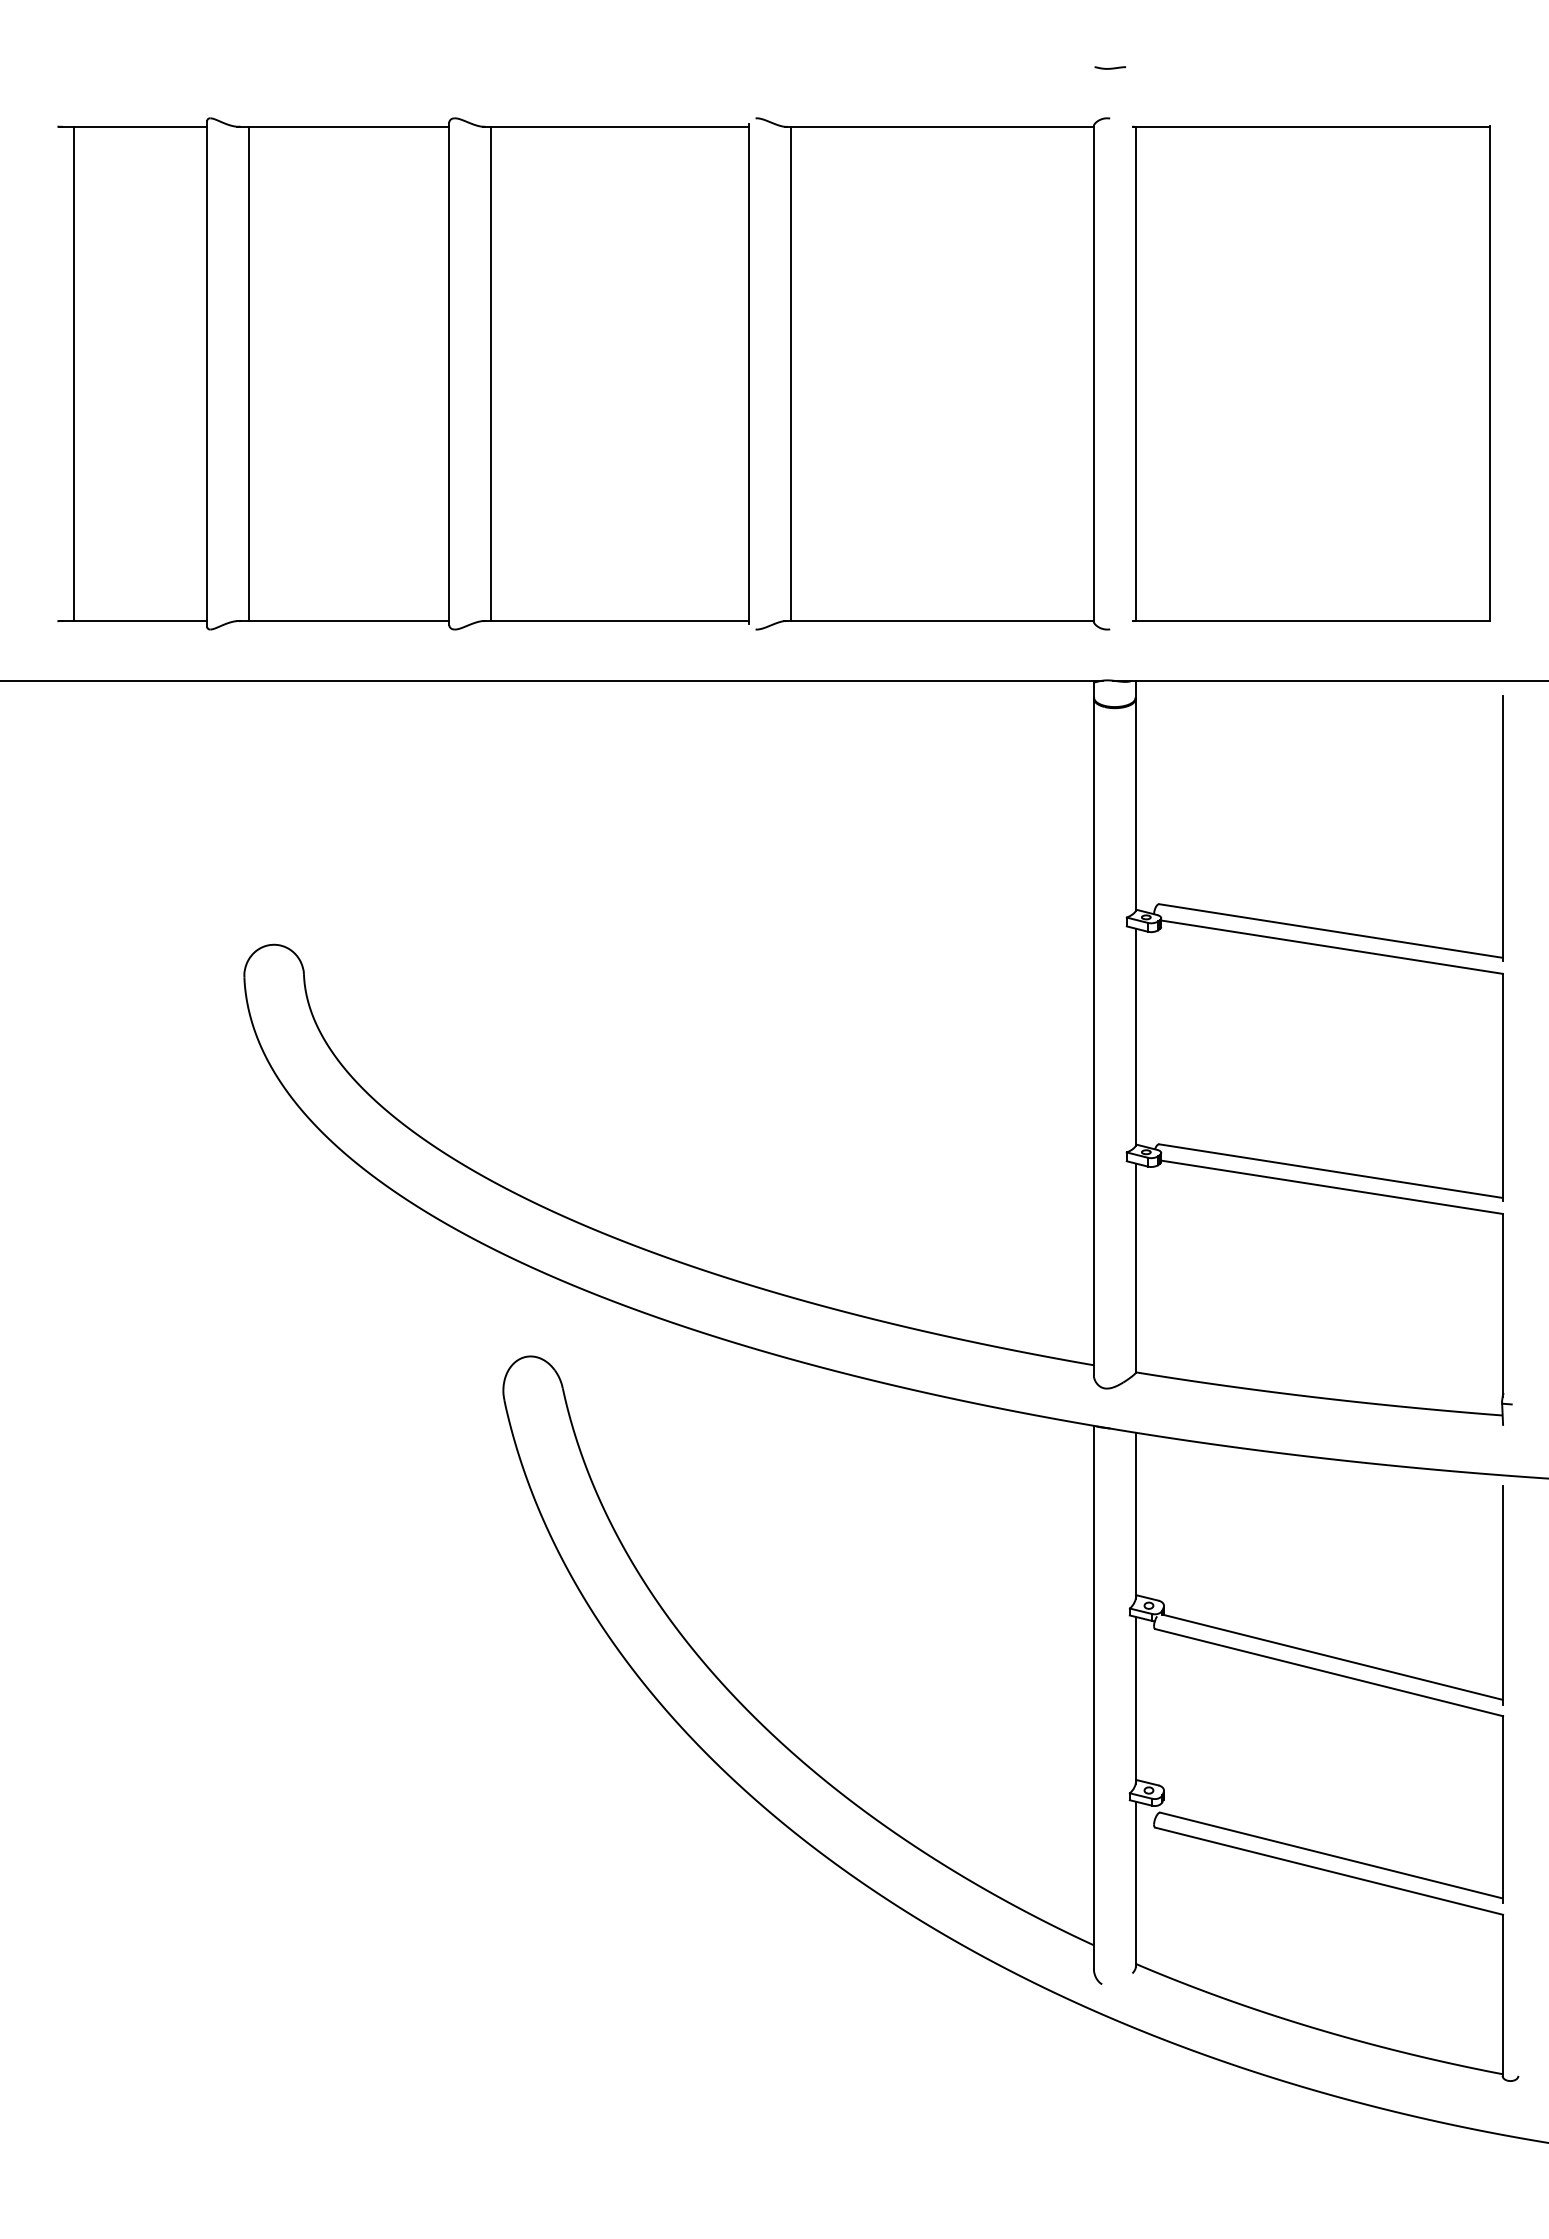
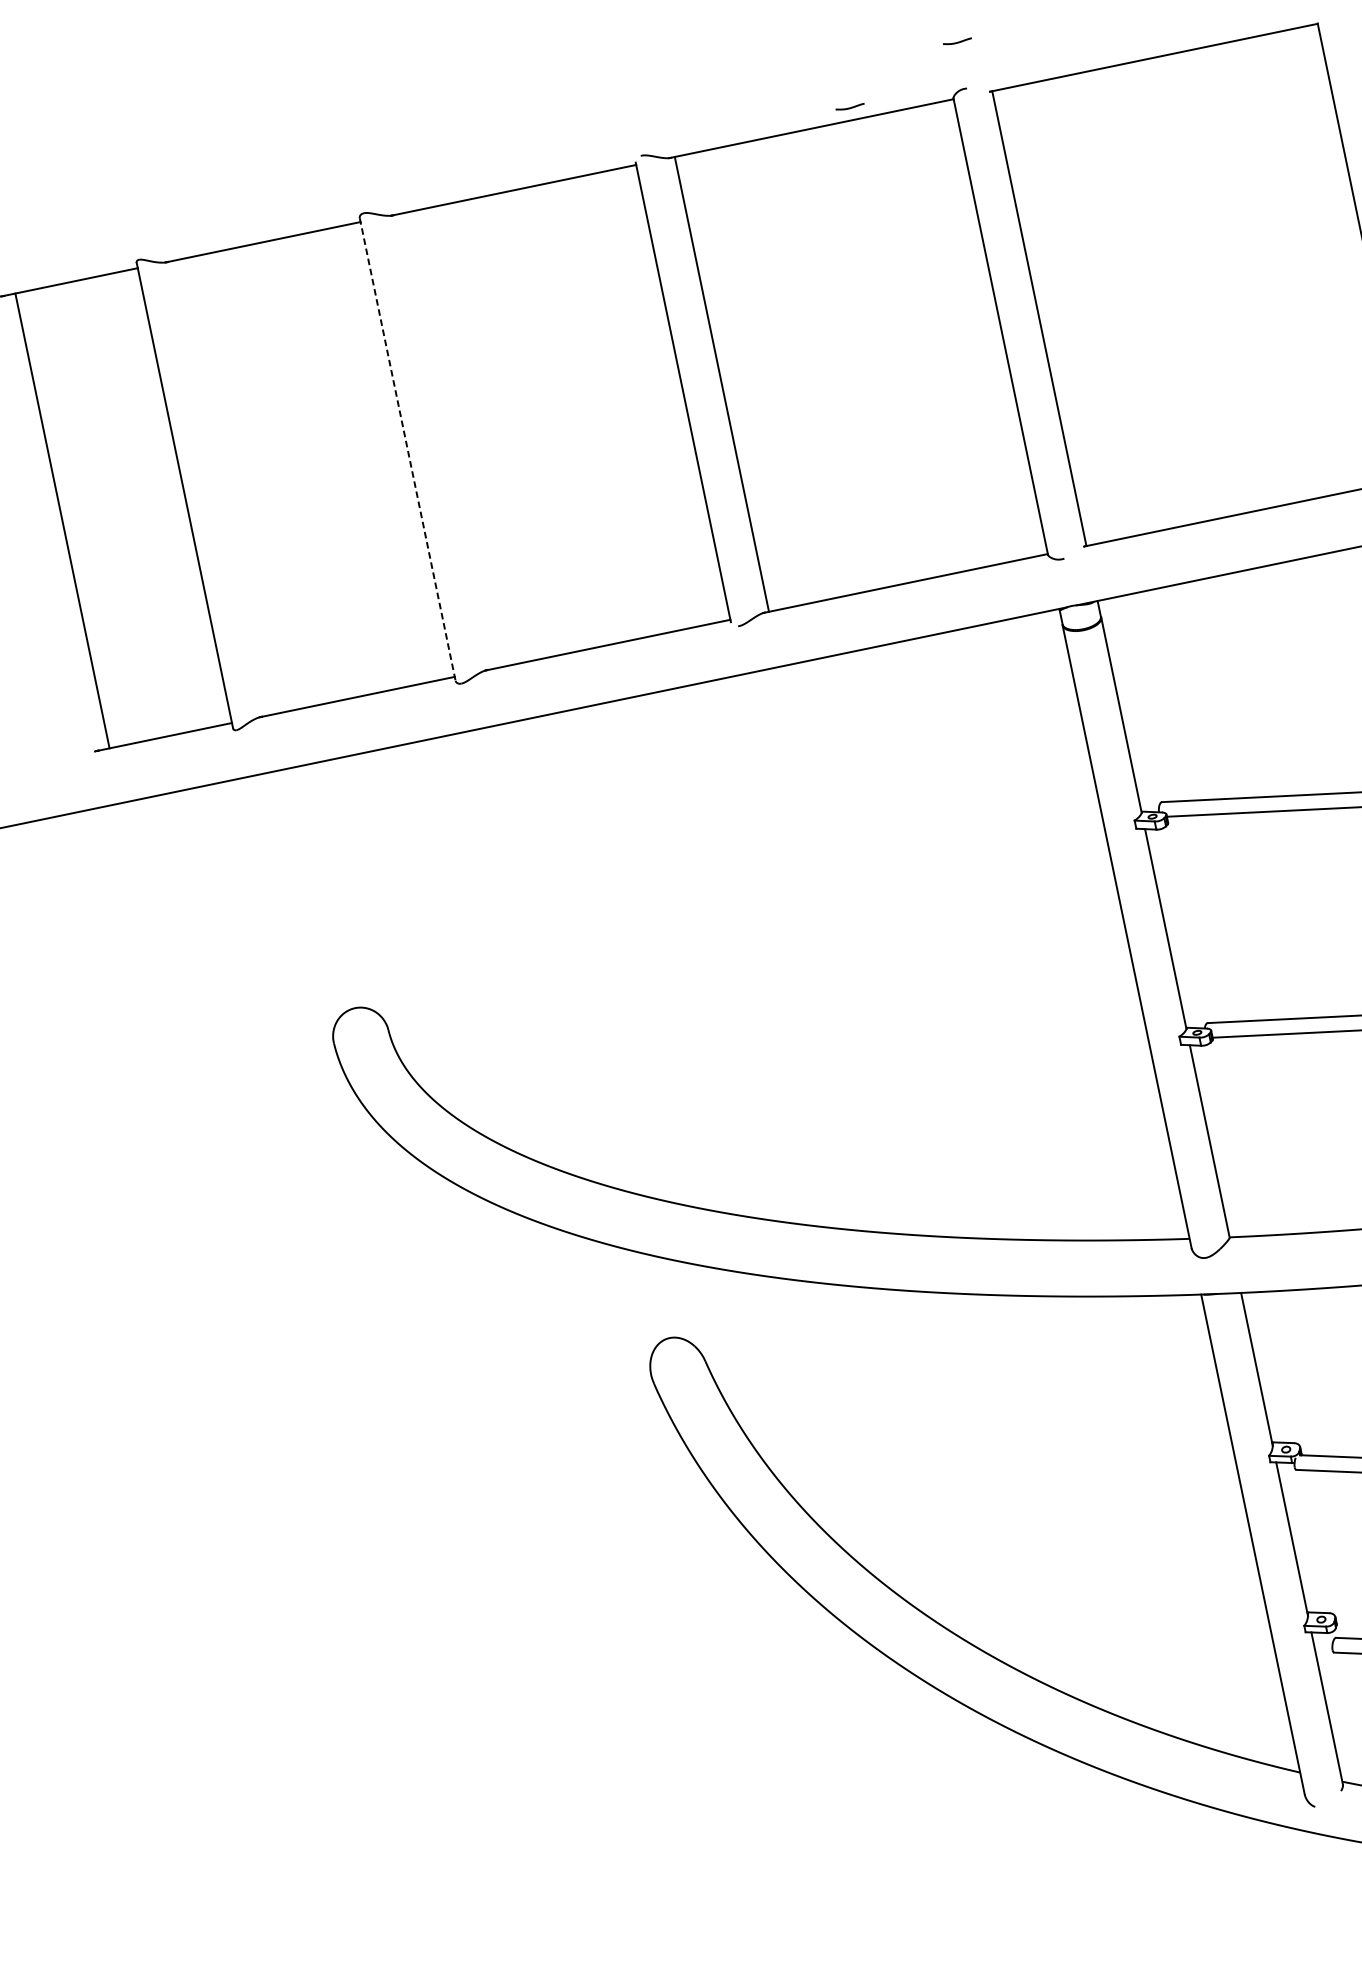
line: (984, 112) -> (850, 106), added
line: (249, 373) -> (223, 487), removed
line: (491, 373) -> (446, 441), removed
line: (449, 374) -> (407, 449), solid -> dashed

